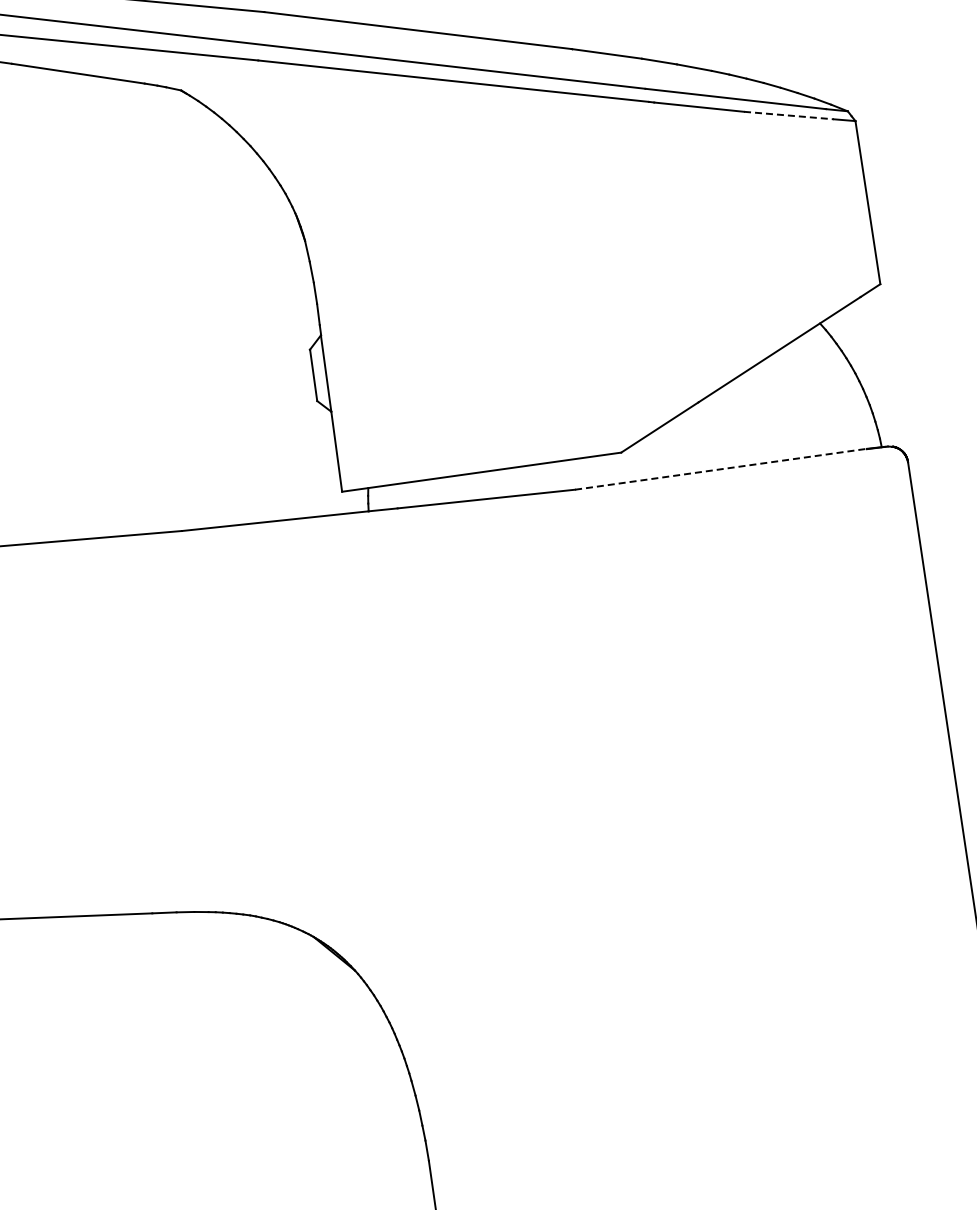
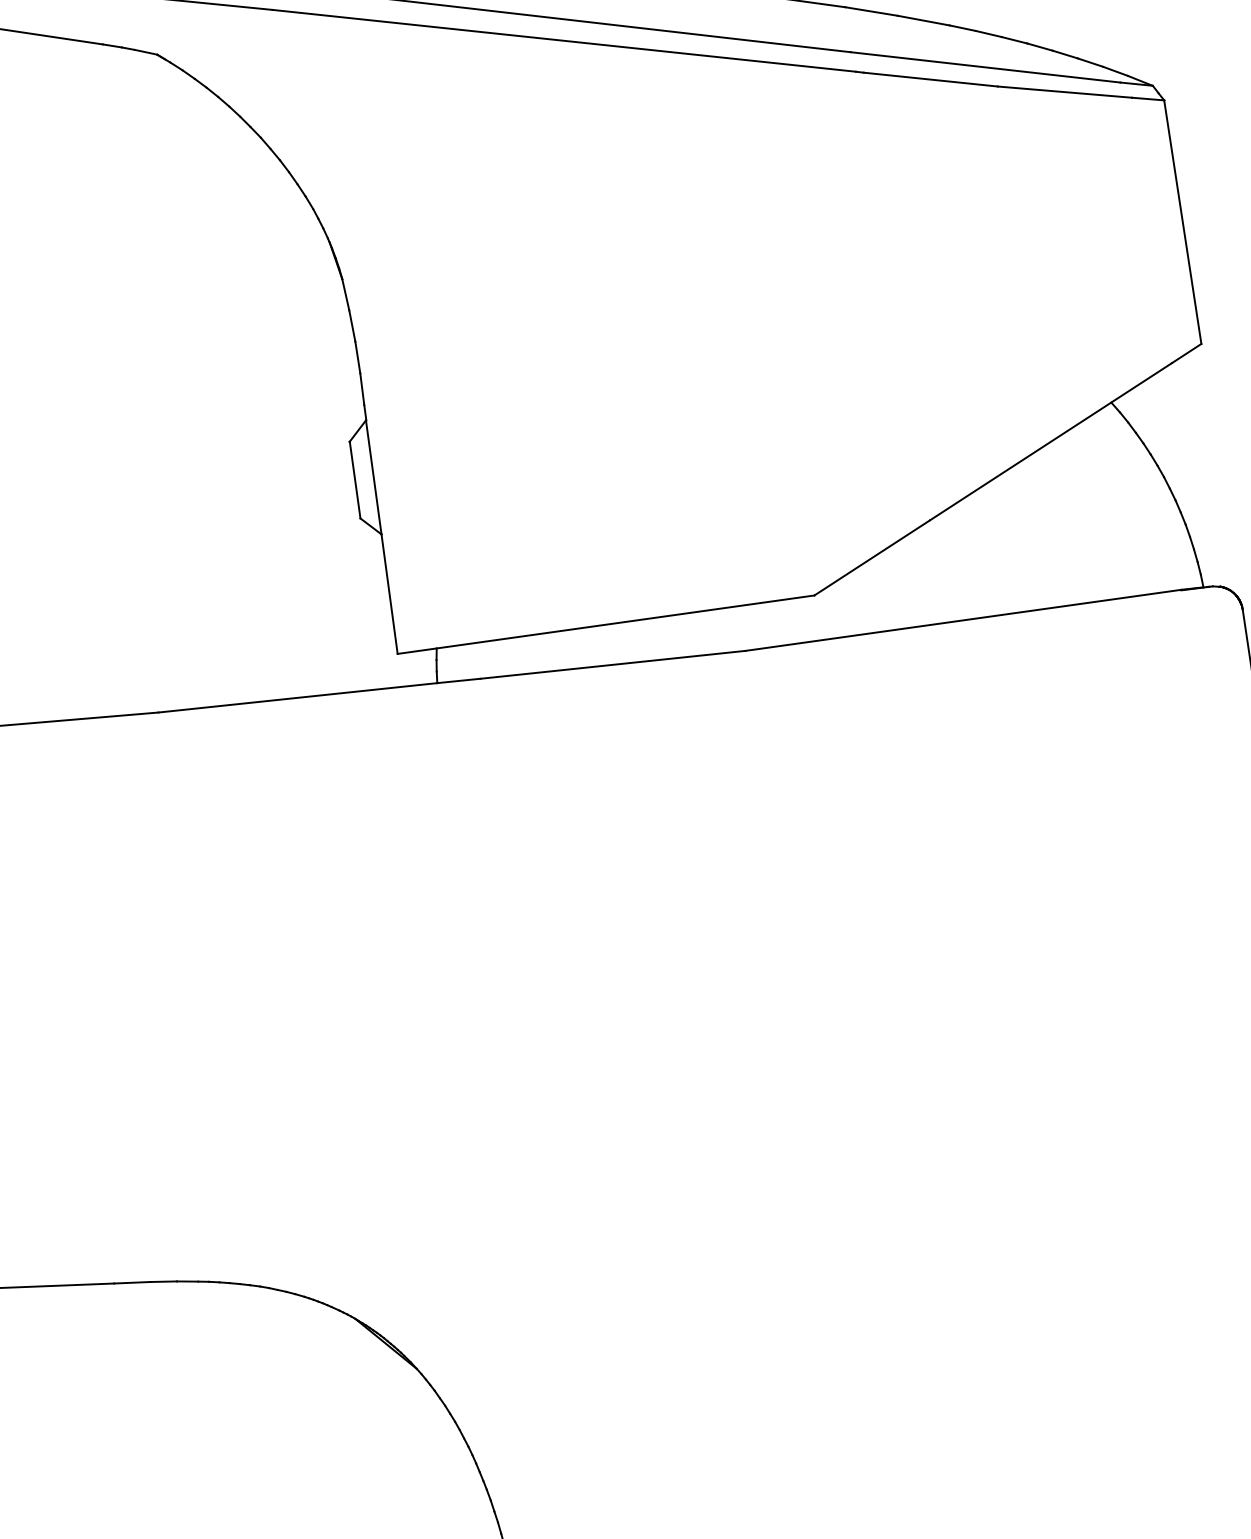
line: (789, 115) -> (1065, 92), dashed -> solid
line: (721, 469) -> (964, 620), dashed -> solid

